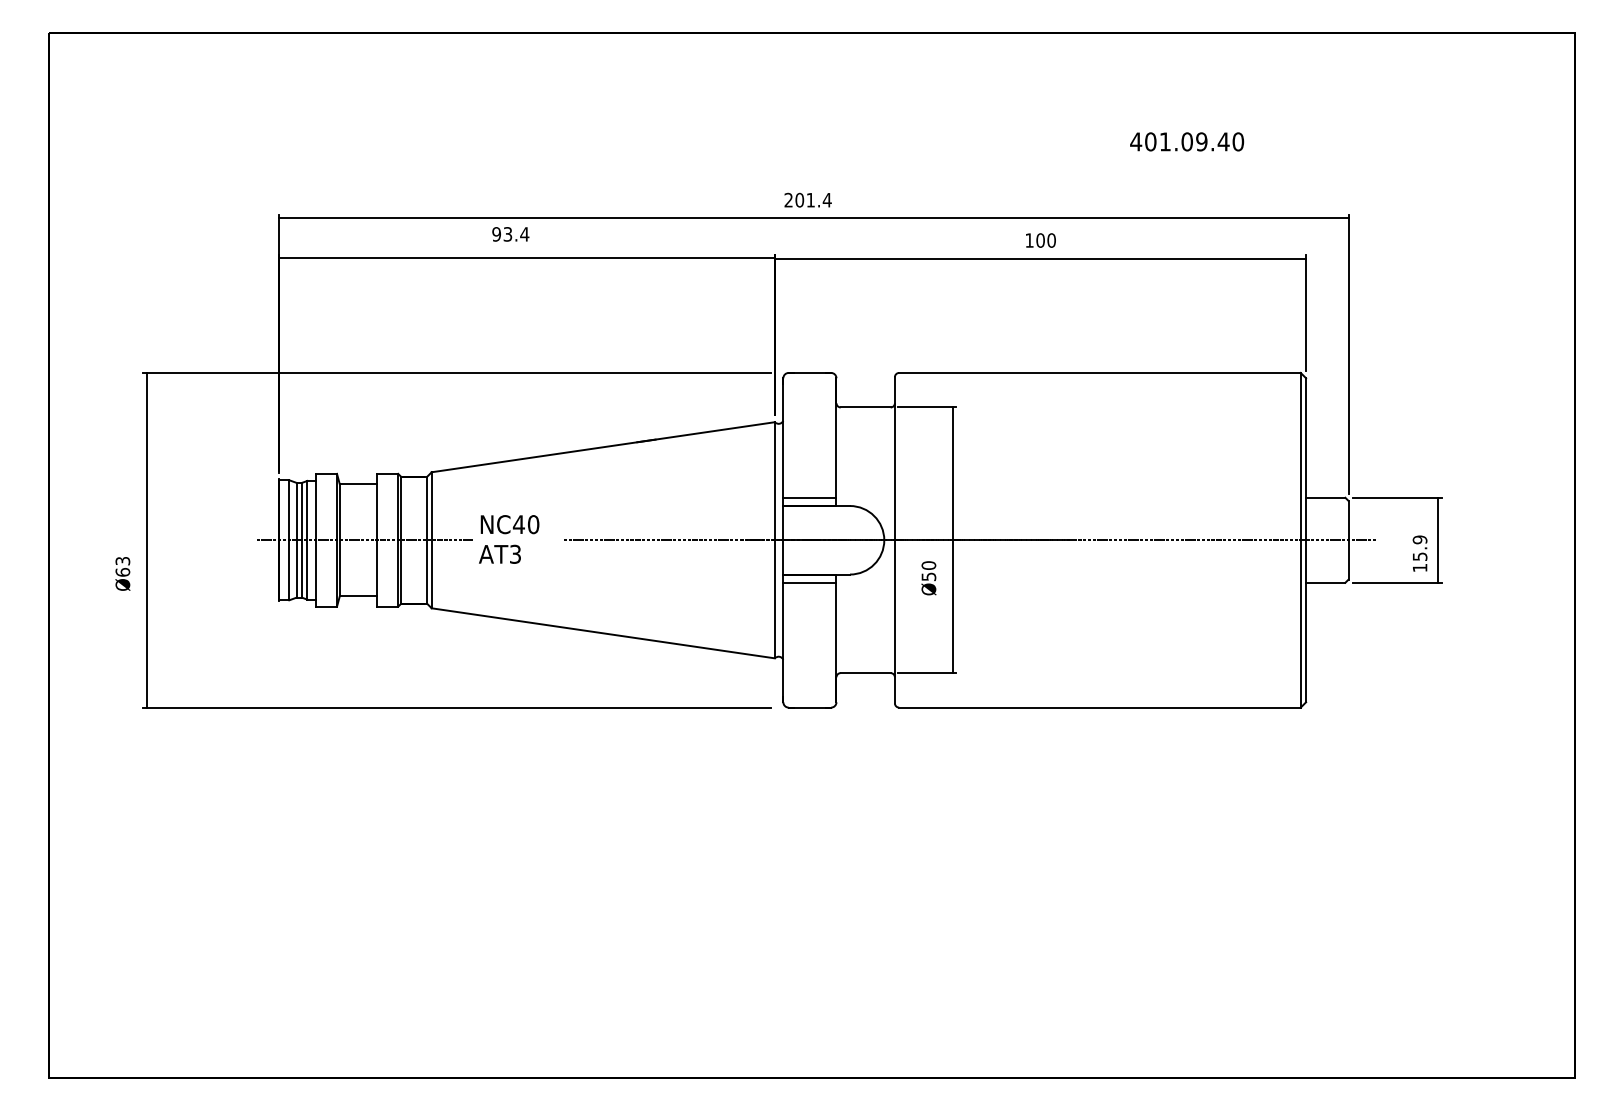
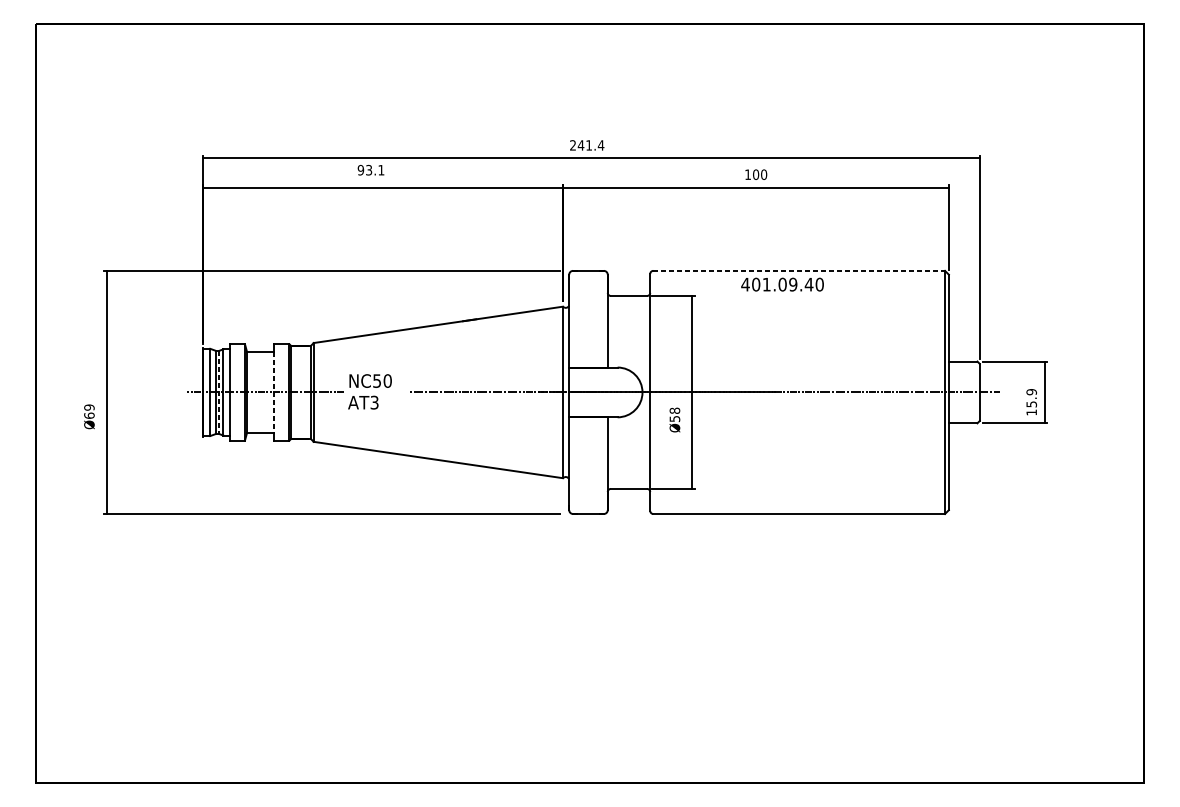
text: (1187, 141) -> (782, 284), moved
text: (799, 199) -> (580, 144), 201.4 -> 241.4
text: (524, 234) -> (381, 170), 93.4 -> 93.1
line: (1099, 372) -> (798, 270), solid -> dashed
line: (809, 497) -> (588, 361), removed
text: (518, 524) -> (376, 380), NC40 -> NC50
line: (301, 540) -> (219, 392), solid -> dashed
line: (376, 540) -> (273, 392), solid -> dashed
text: (122, 560) -> (89, 407), Ø63 -> Ø69
text: (928, 565) -> (674, 410), Ø50 -> Ø58
line: (809, 583) -> (588, 423), removed

